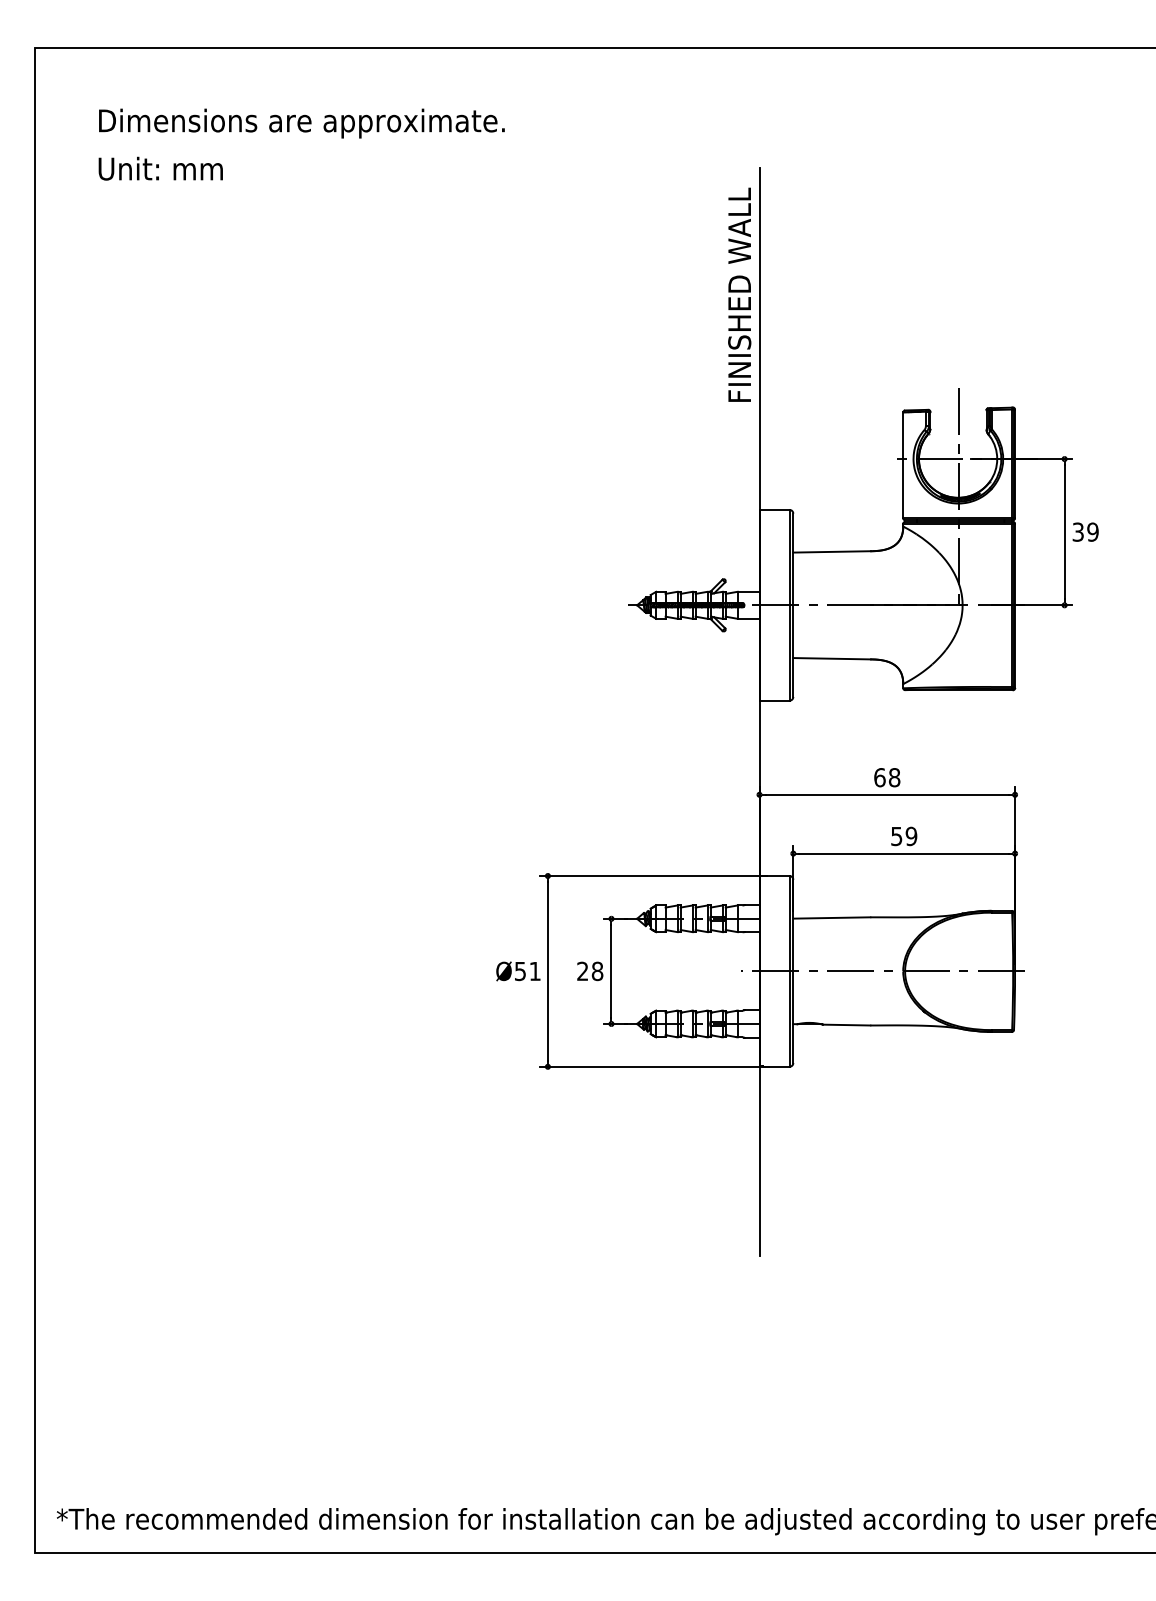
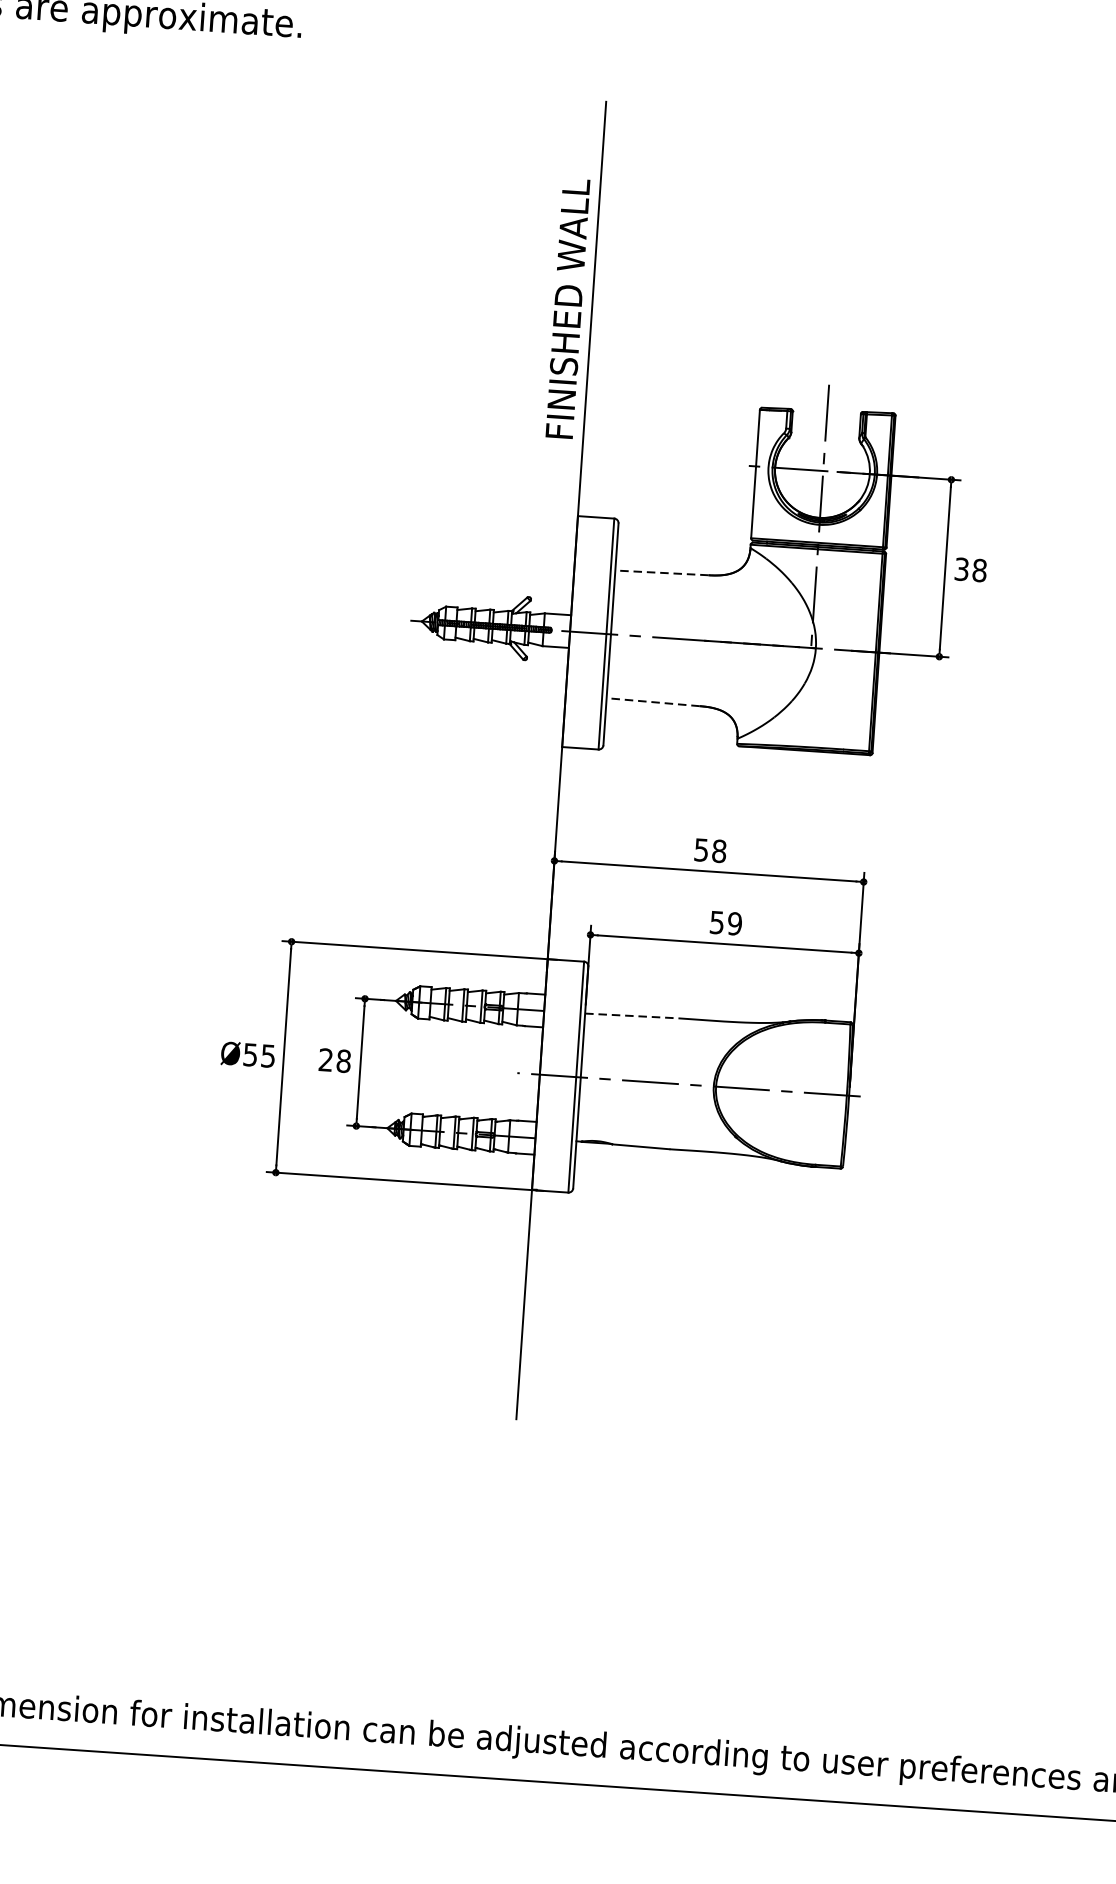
text: (739, 294) -> (567, 308), moved
text: (1092, 531) -> (979, 569), 39 -> 38
line: (831, 551) -> (661, 572), solid -> dashed
line: (831, 658) -> (652, 701), solid -> dashed
text: (879, 777) -> (701, 849), 68 -> 58
line: (831, 917) -> (631, 1015), solid -> dashed
text: (534, 971) -> (267, 1056), Ø51 -> Ø55

